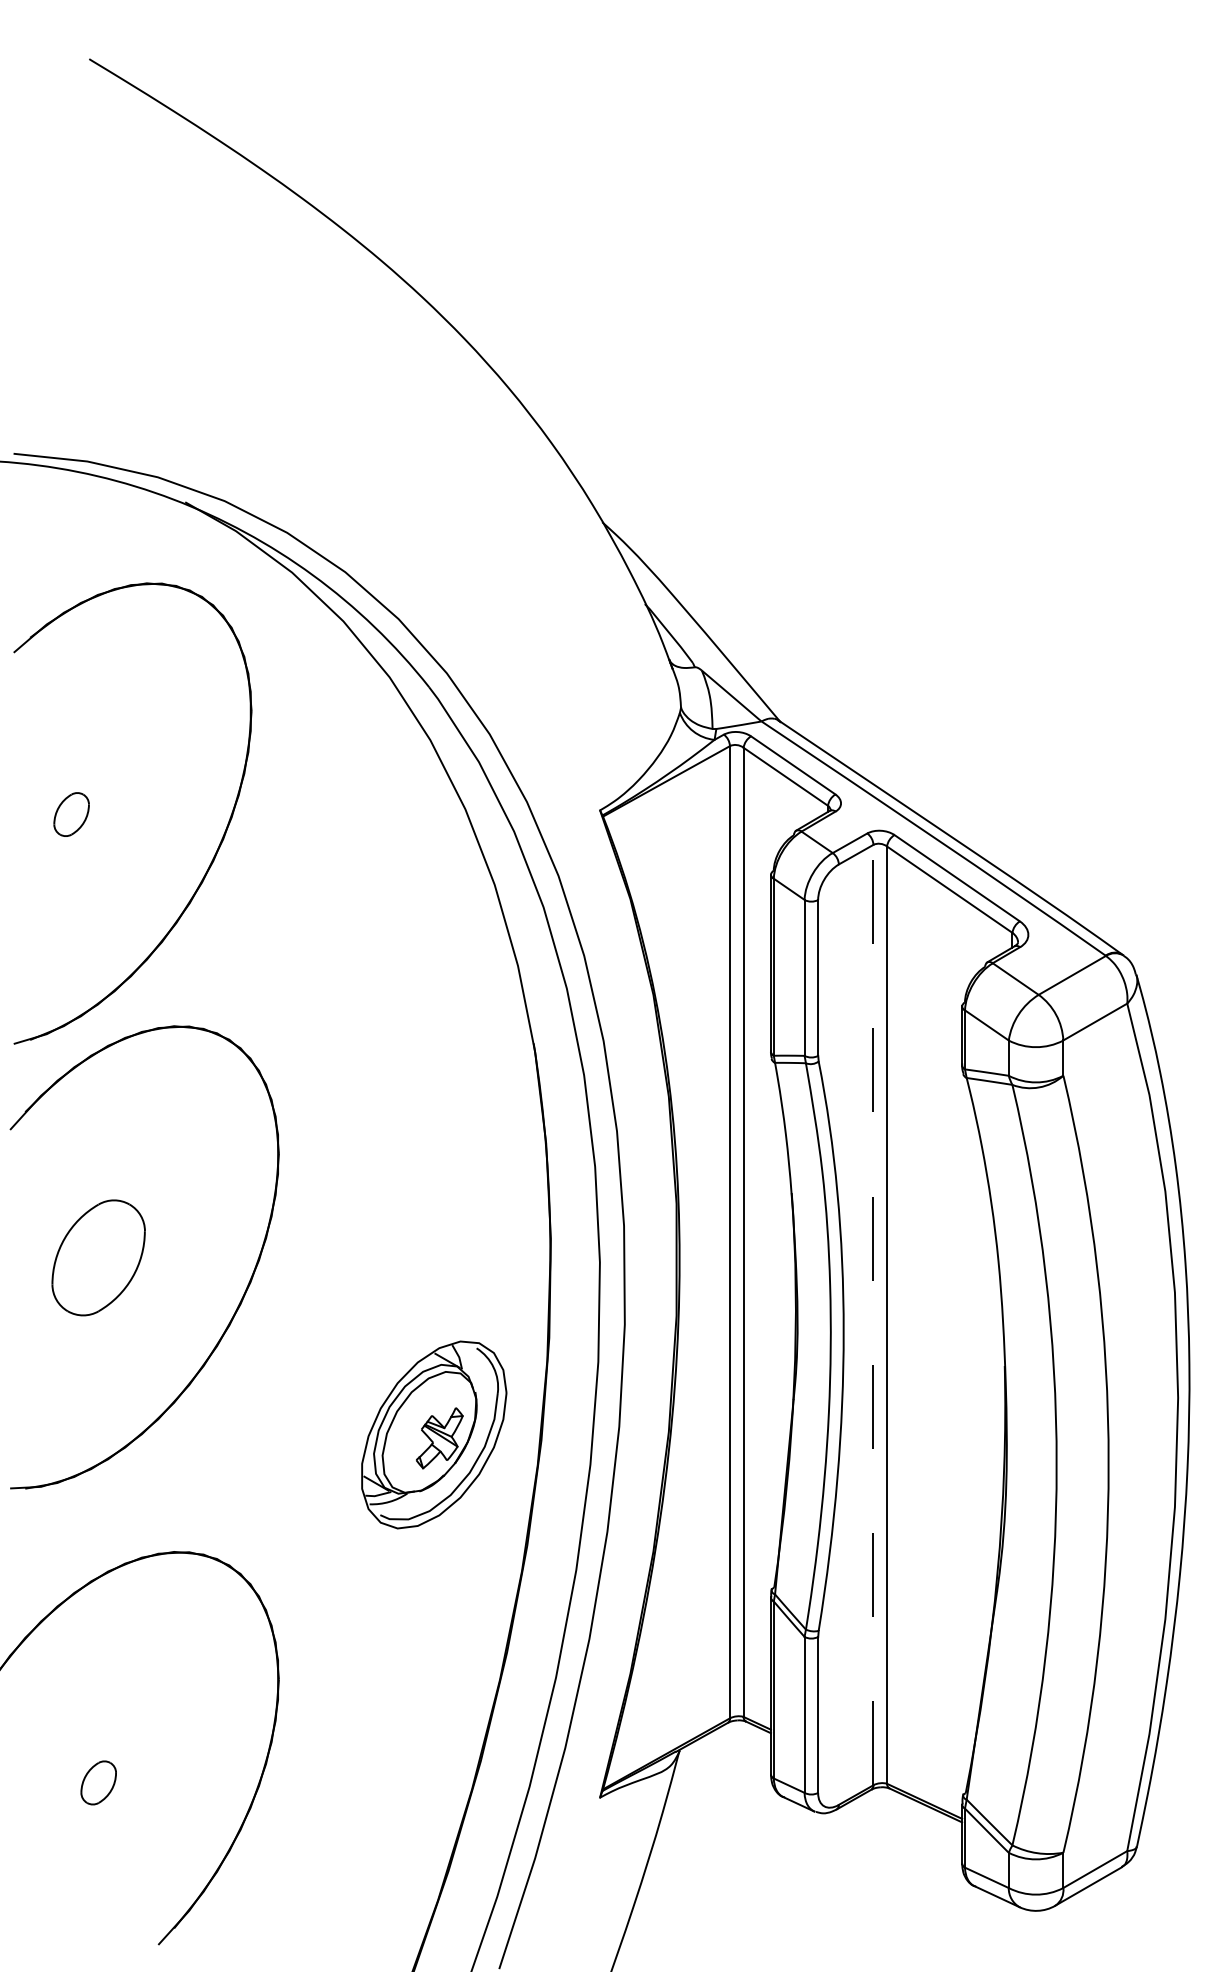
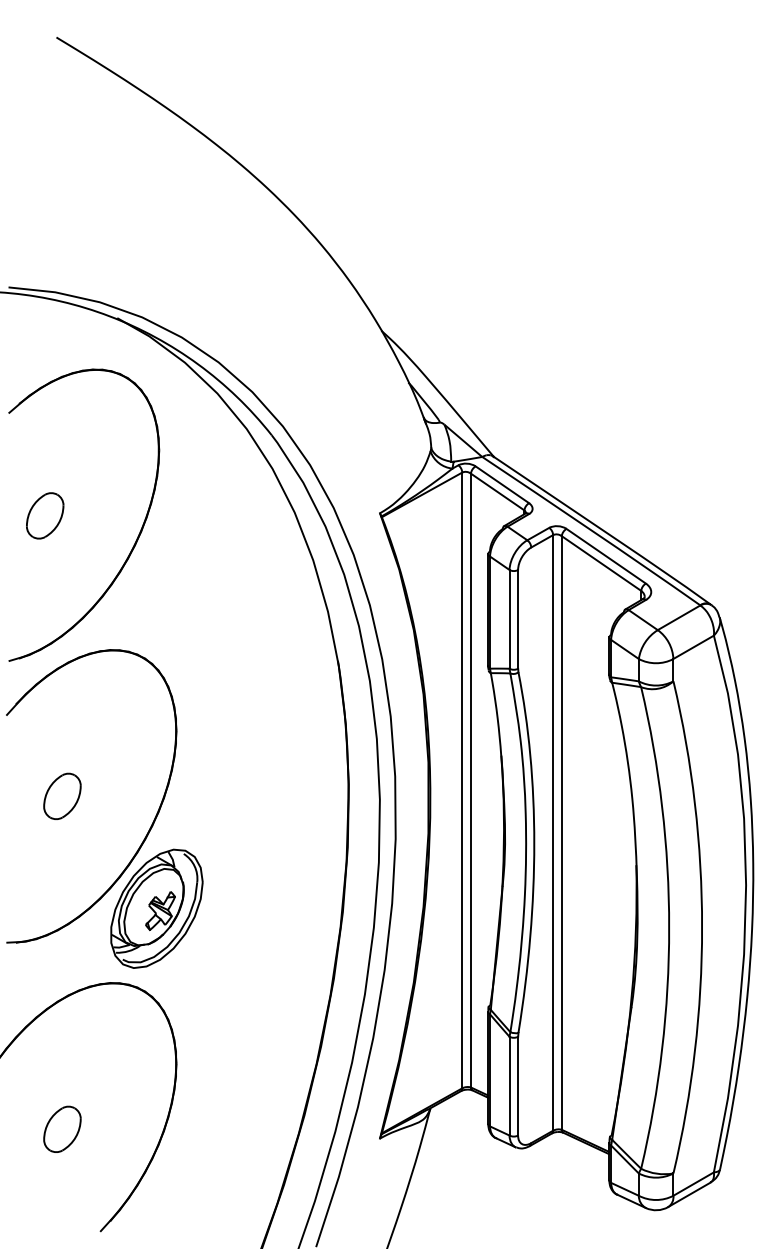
part: (71, 813) -> (45, 515), size x1.67
part: (98, 1255) -> (62, 795), size x0.62
line: (874, 1314) -> (553, 832), dashed -> solid
part: (433, 1434) -> (156, 908), moved
part: (98, 1781) -> (62, 1128), size x1.67

